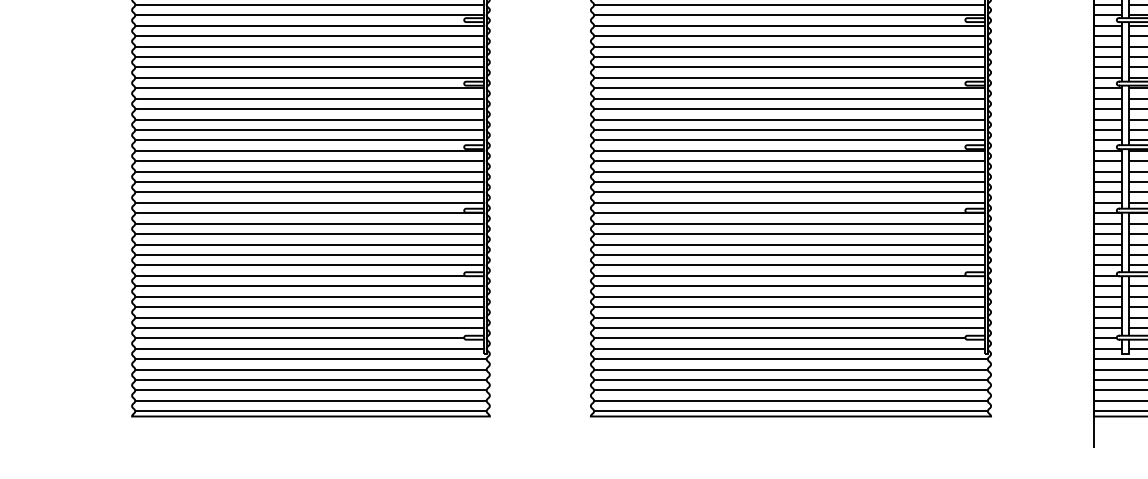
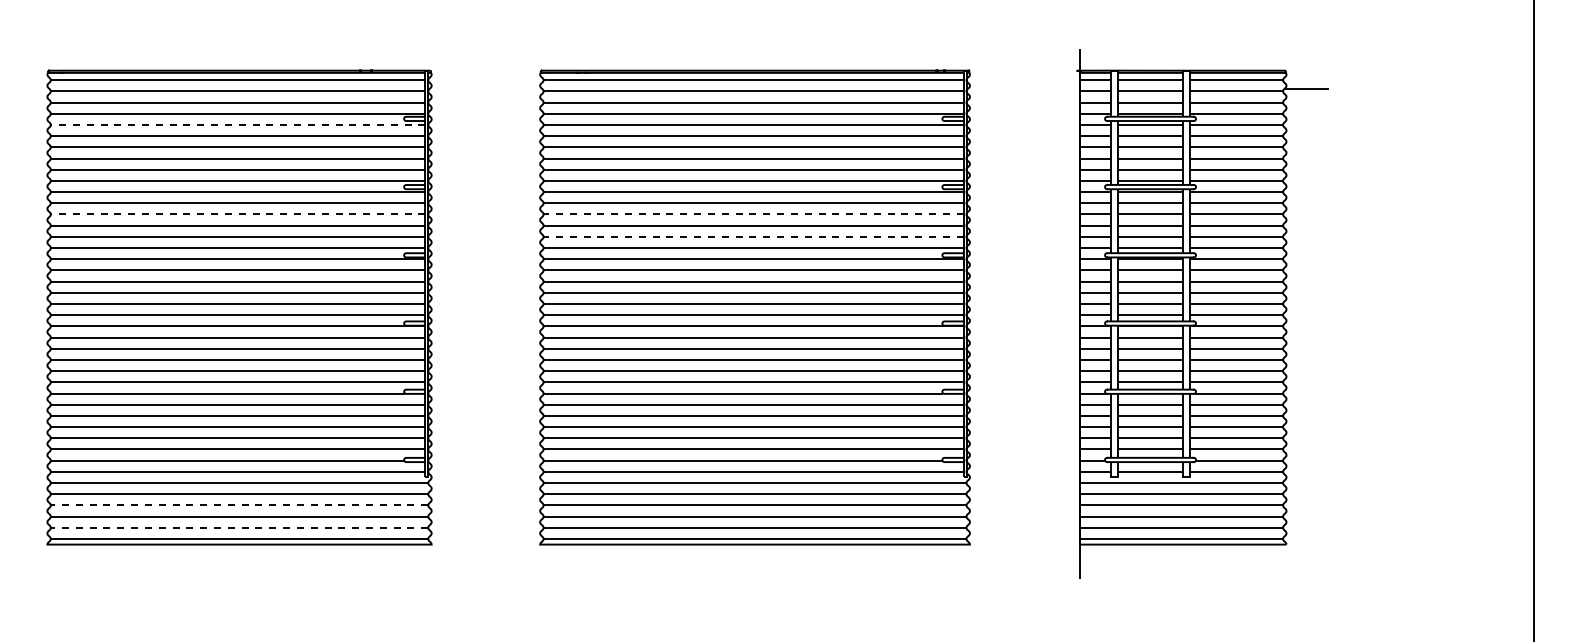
line: (308, 25) -> (236, 124), solid -> dashed
line: (308, 109) -> (236, 214), solid -> dashed
line: (791, 109) -> (755, 214), solid -> dashed
line: (791, 129) -> (755, 236), solid -> dashed
line: (309, 380) -> (237, 505), solid -> dashed
line: (309, 400) -> (237, 527), solid -> dashed

